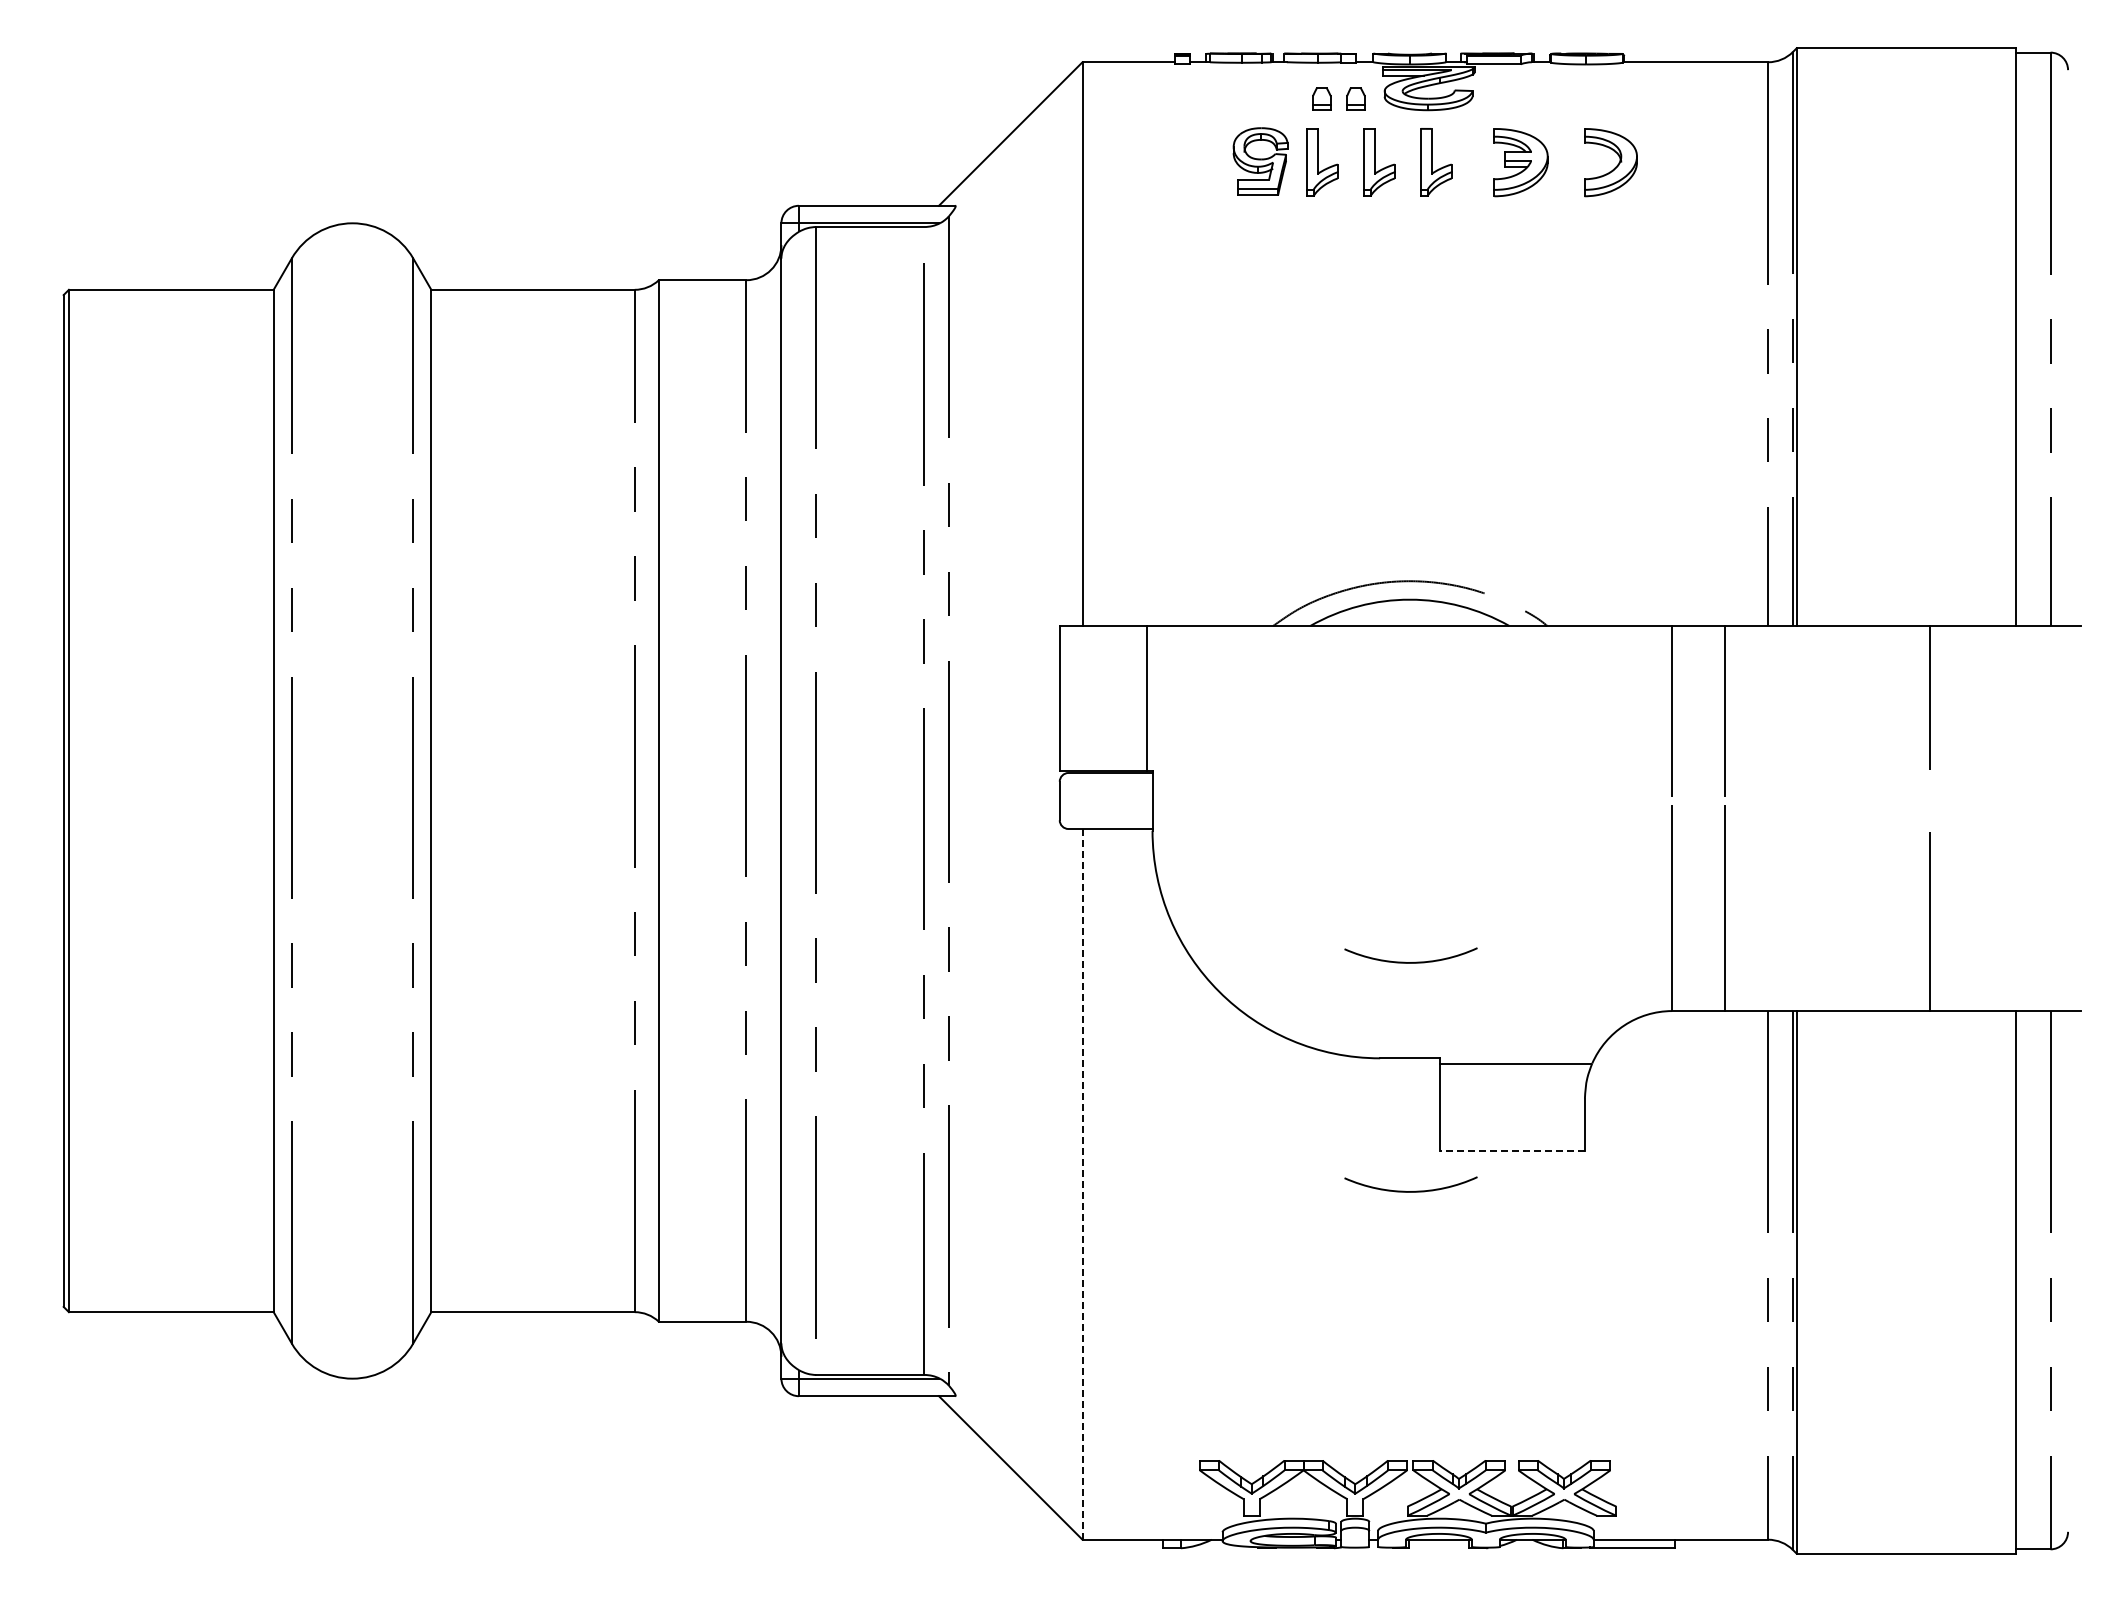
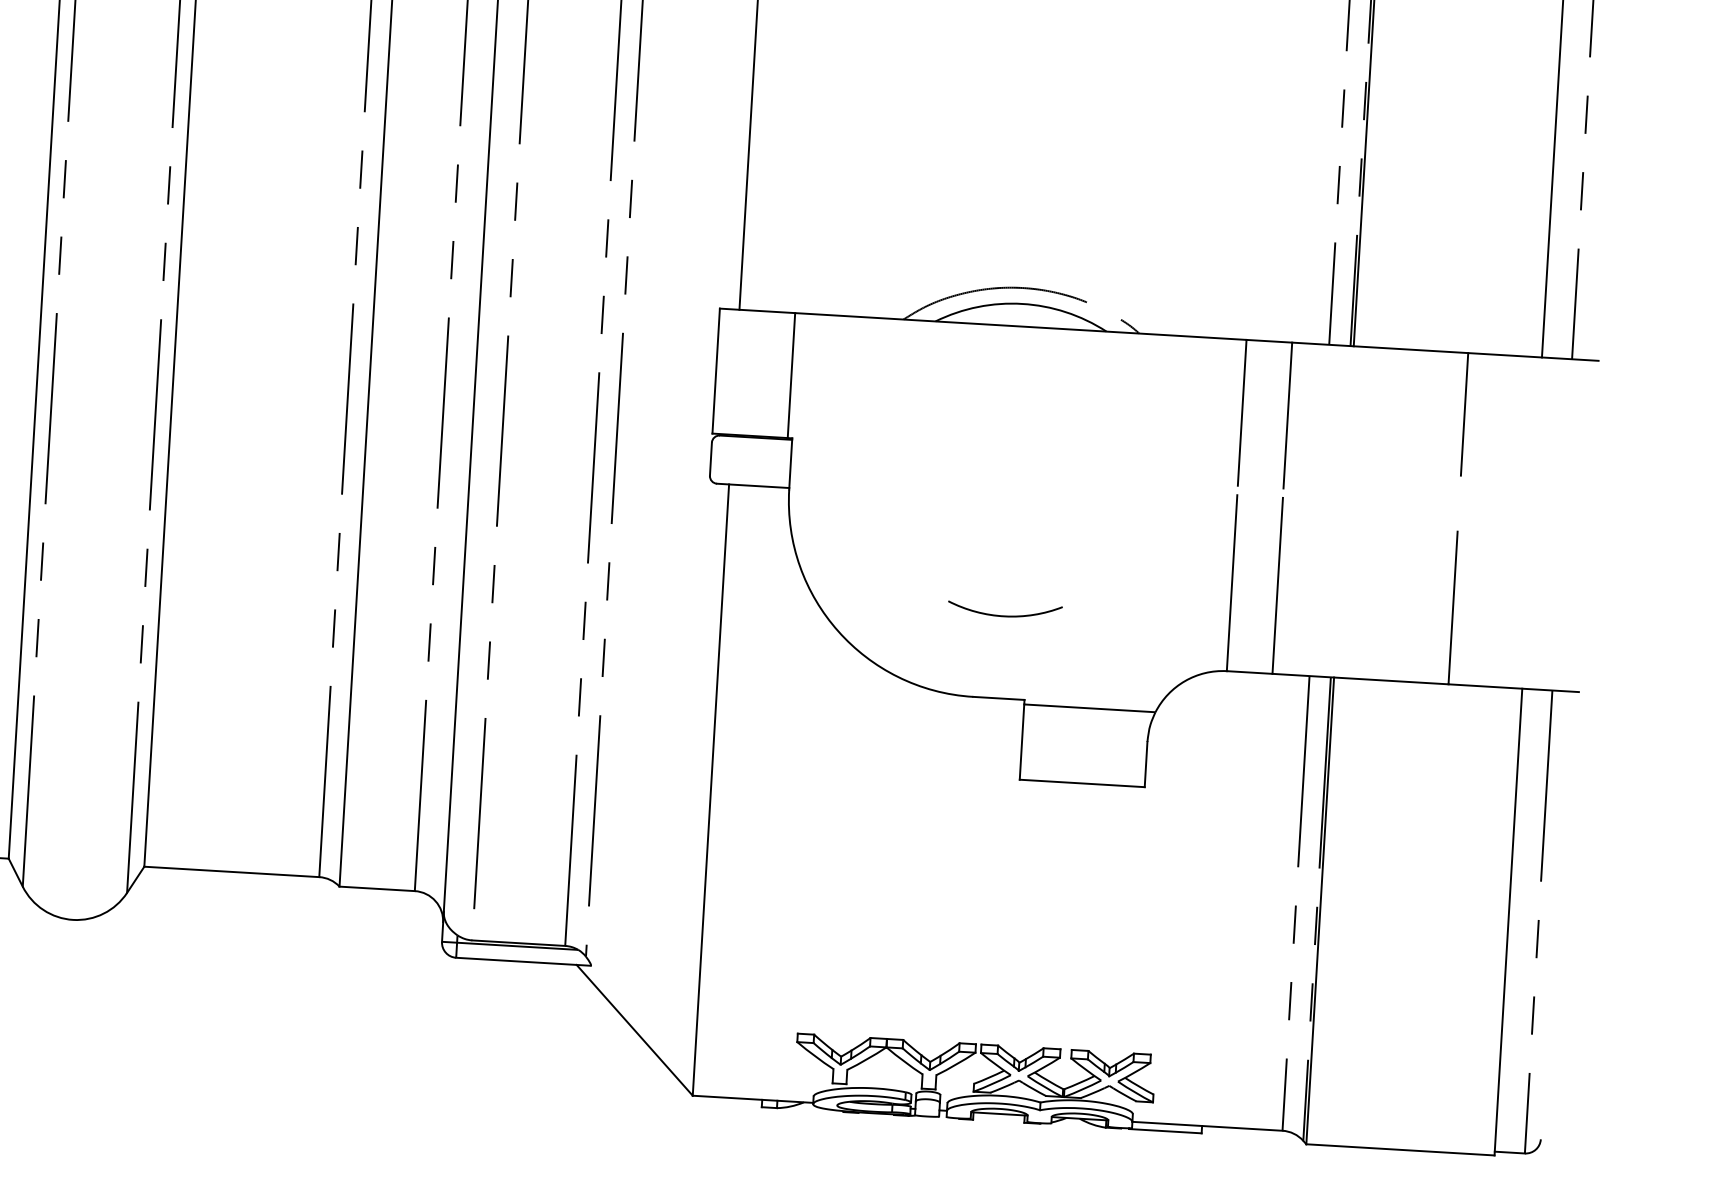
line: (1512, 1151) -> (1082, 783), dashed -> solid
line: (1082, 1184) -> (710, 790), dashed -> solid
arc: (1410, 1191) -> (992, 812), removed

